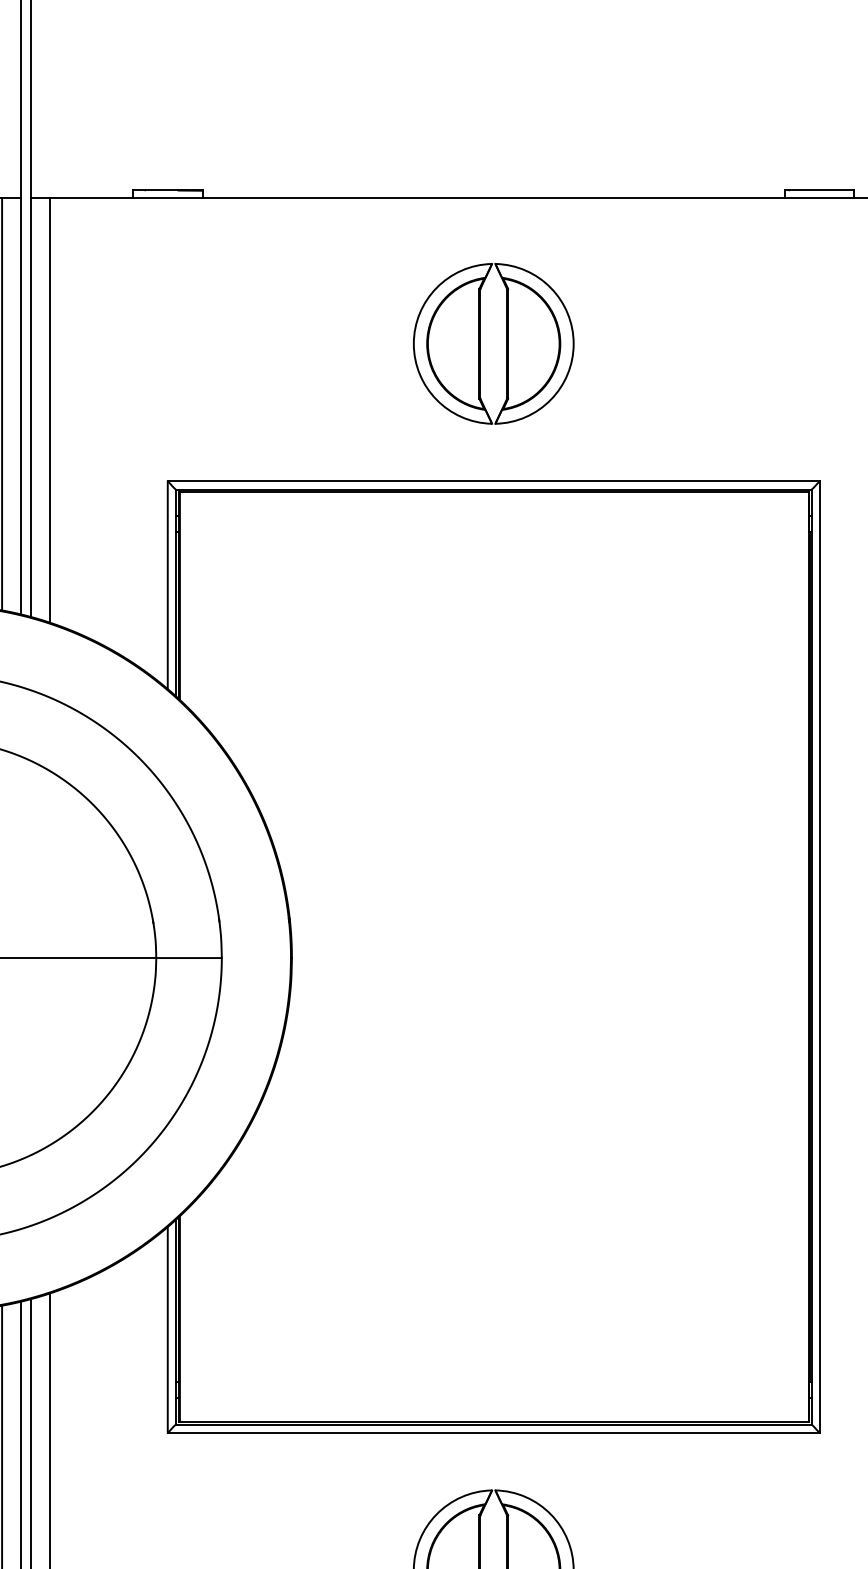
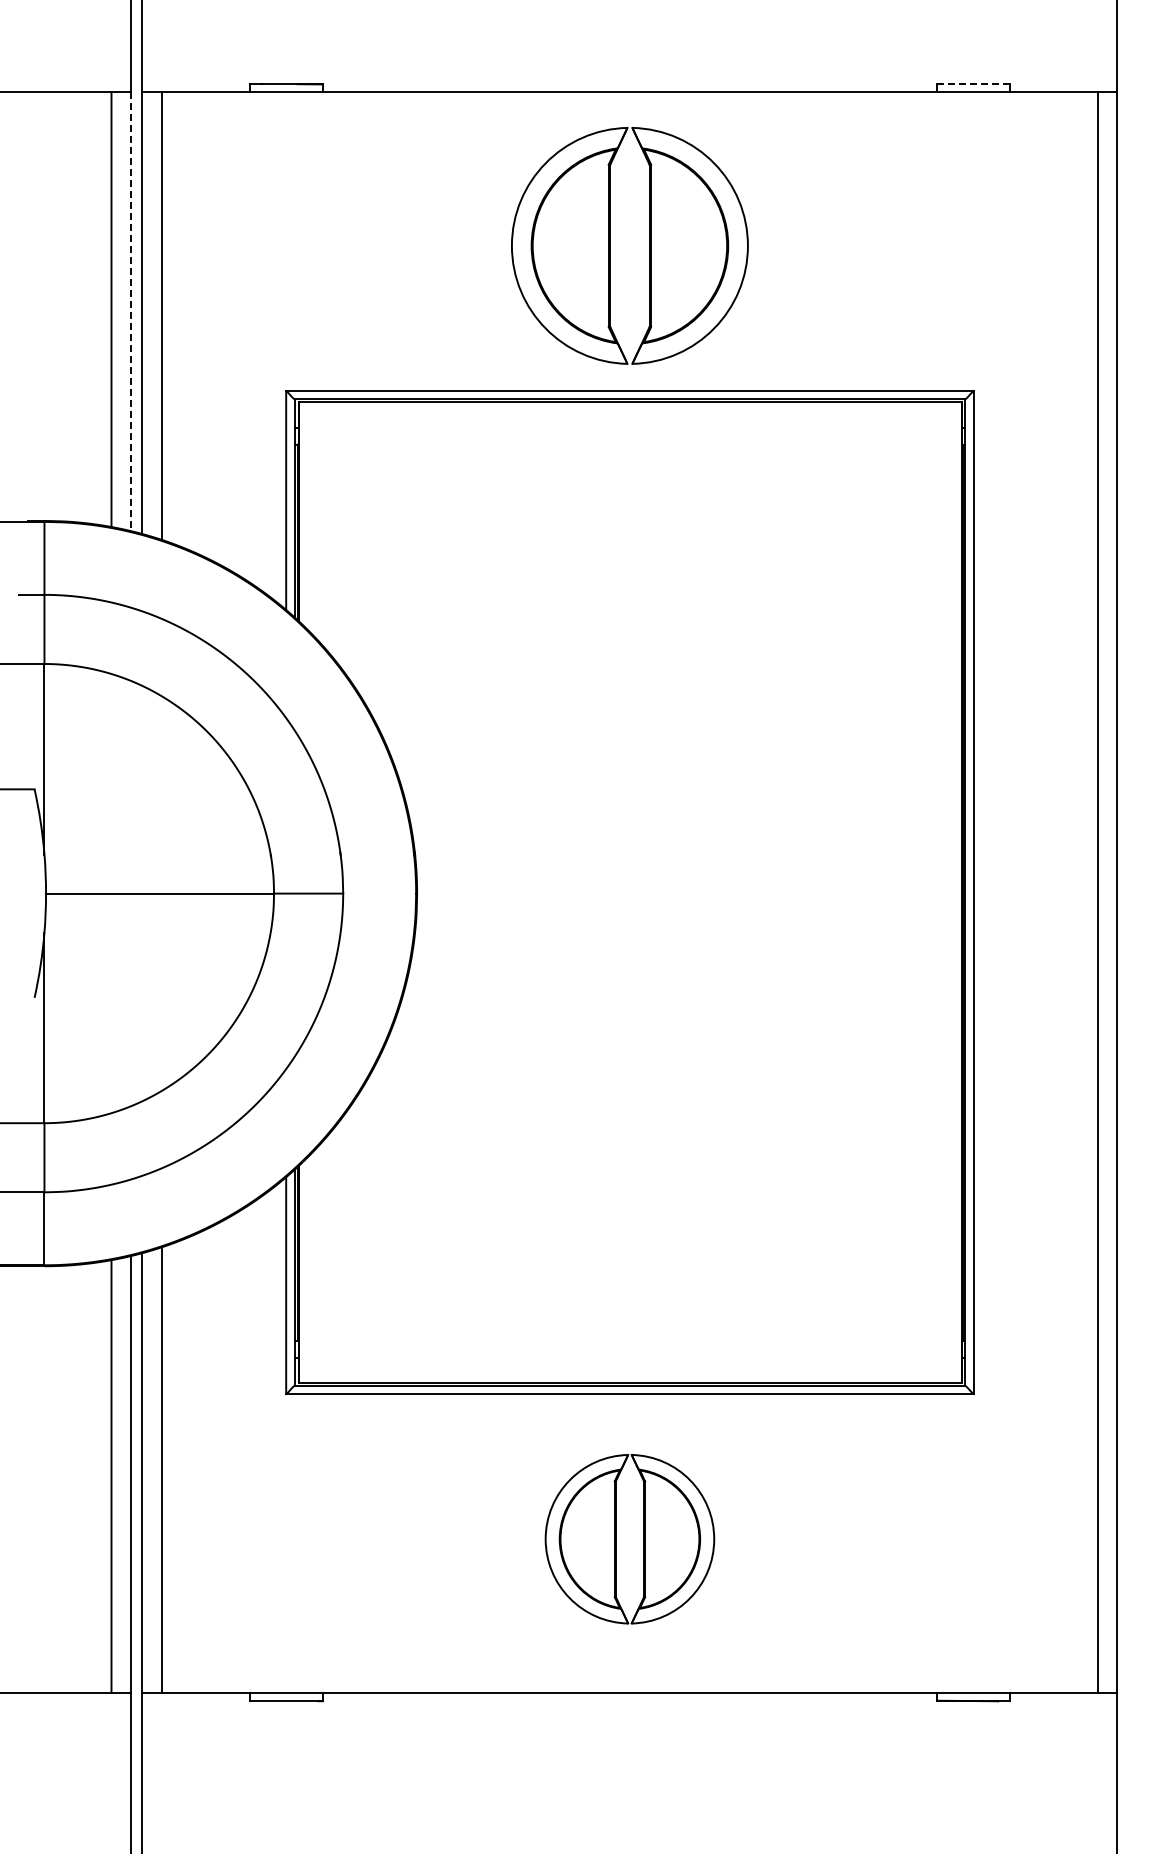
line: (819, 189) -> (973, 83), solid -> dashed
part: (493, 343) -> (629, 245), size x1.4
line: (21, 407) -> (131, 312), solid -> dashed

